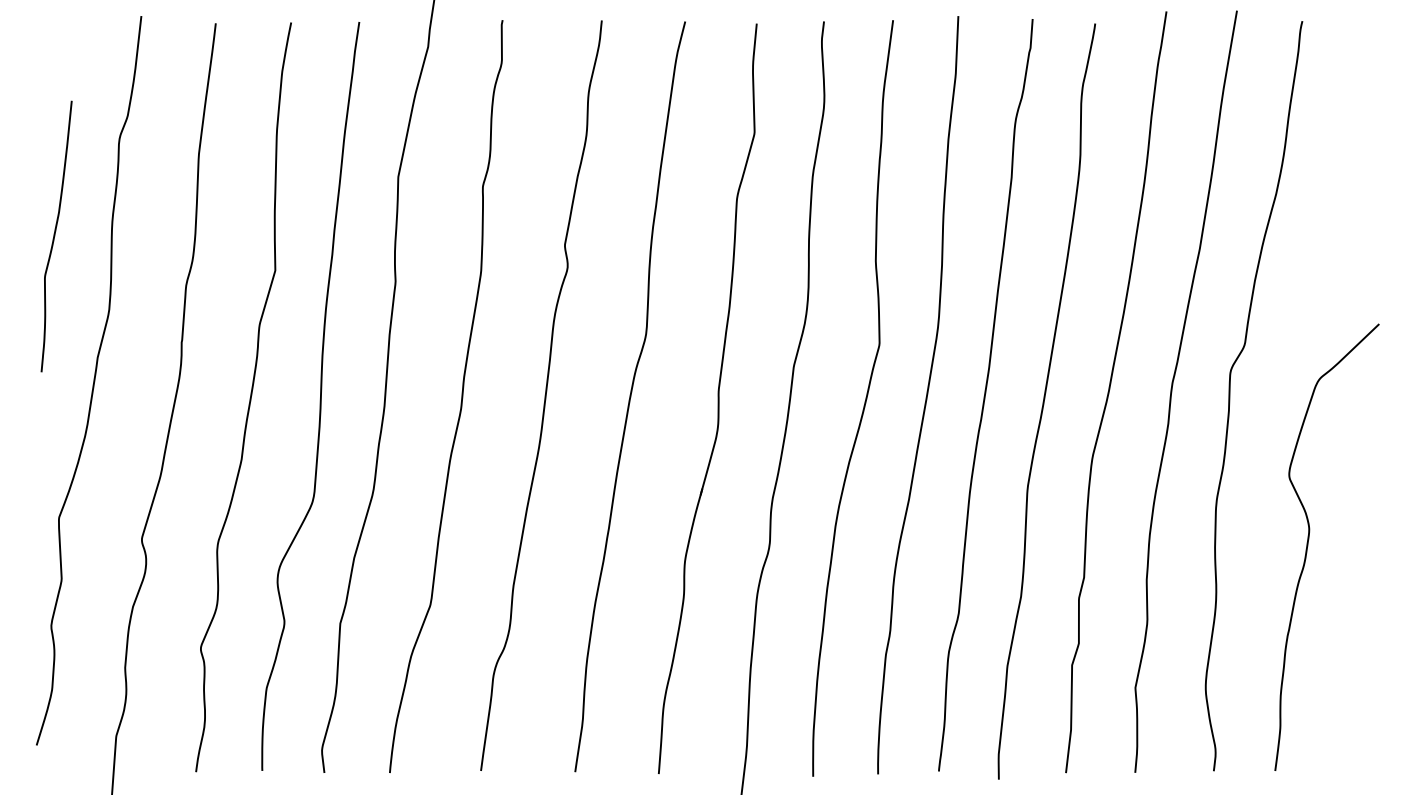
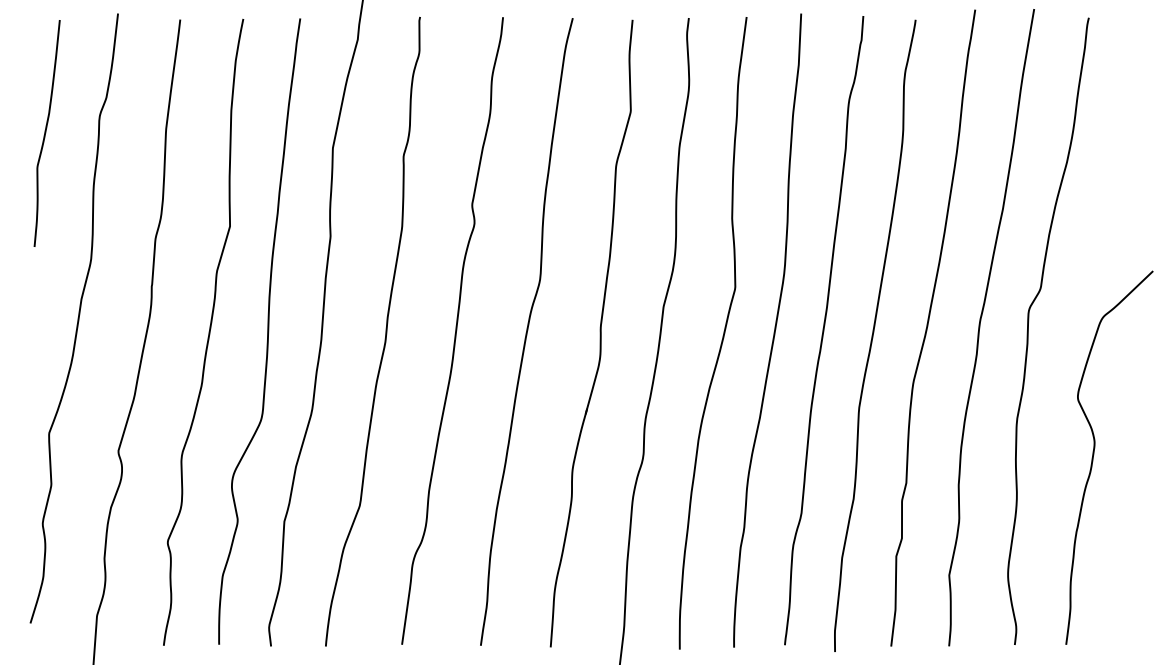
curve: (55, 236) -> (46, 133), moved

